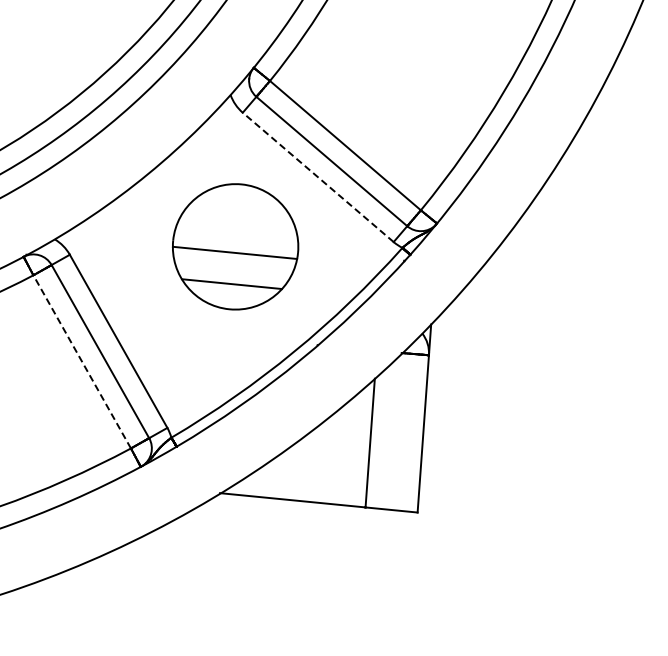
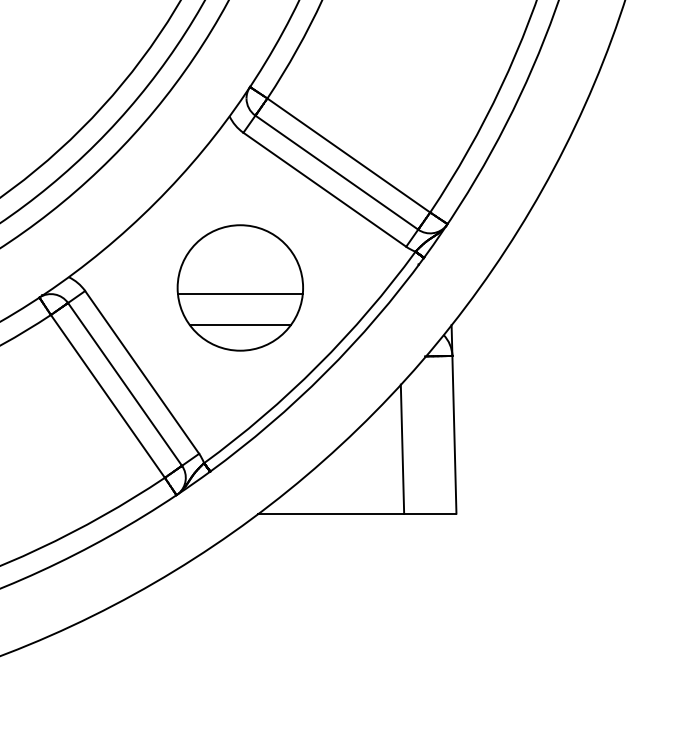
line: (317, 177) -> (324, 189), dashed -> solid
part: (234, 246) -> (239, 287), moved
line: (81, 361) -> (107, 396), dashed -> solid

